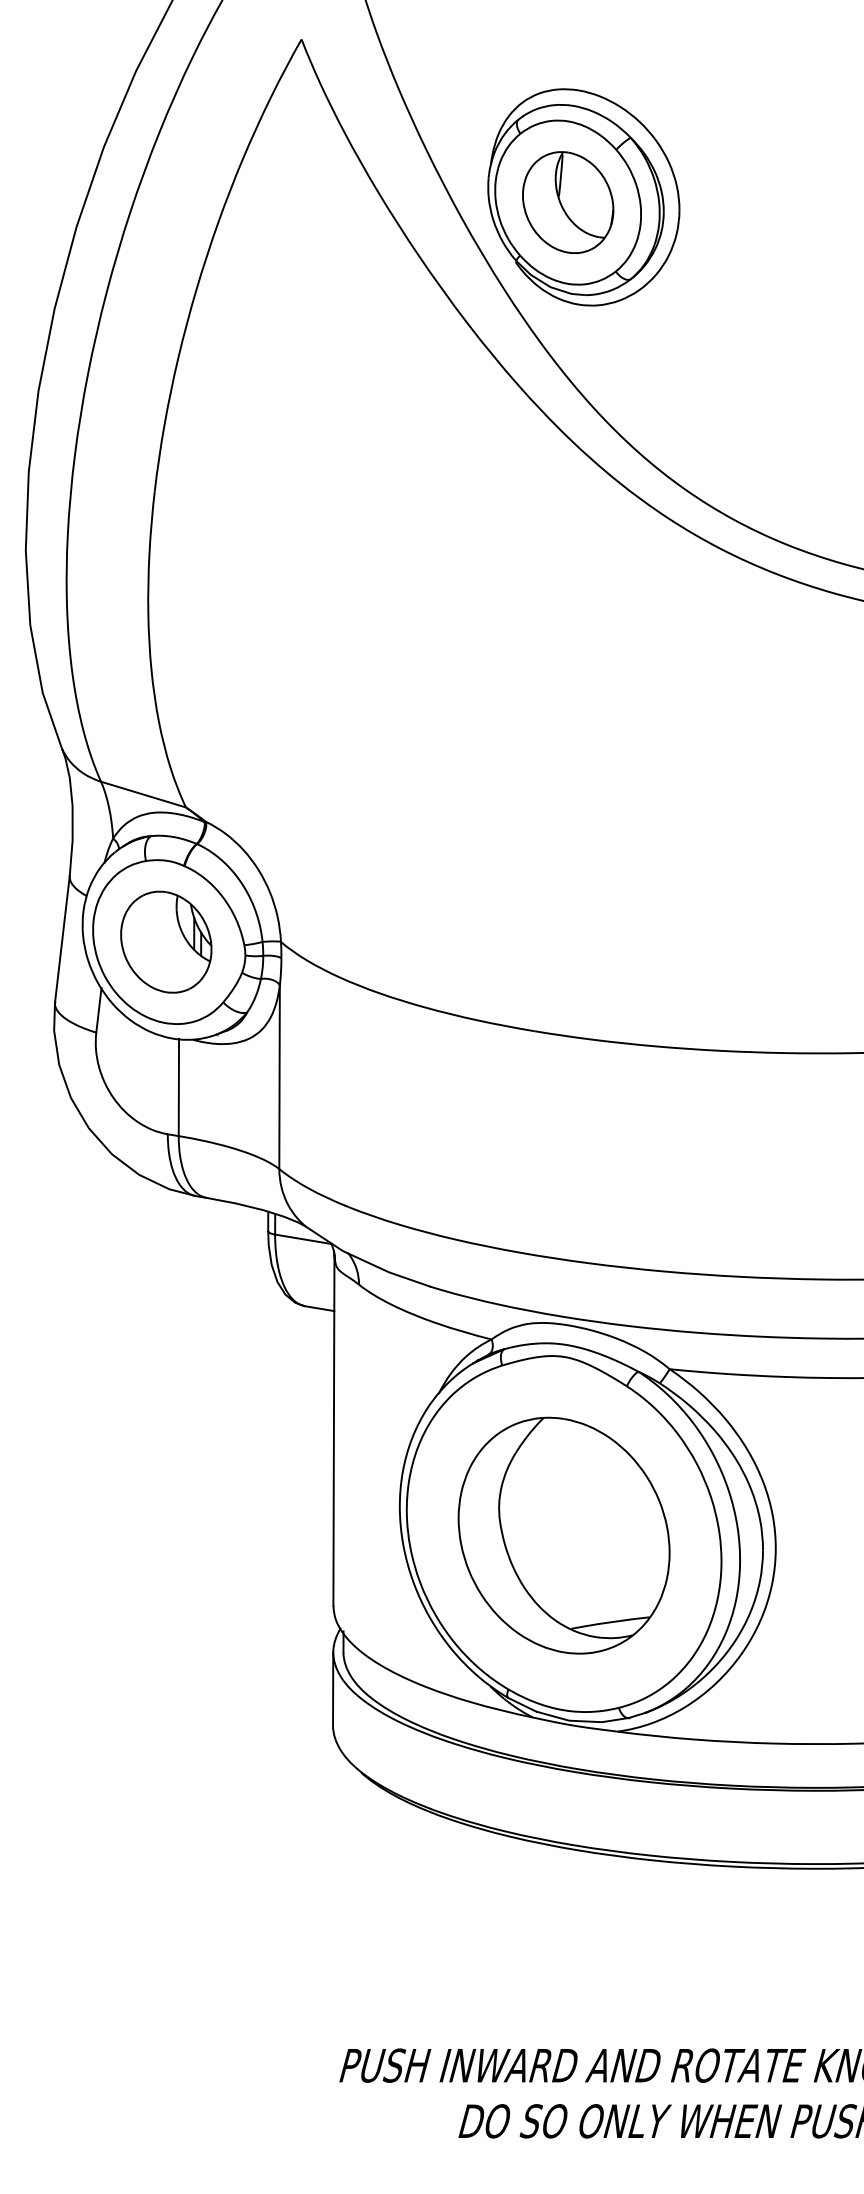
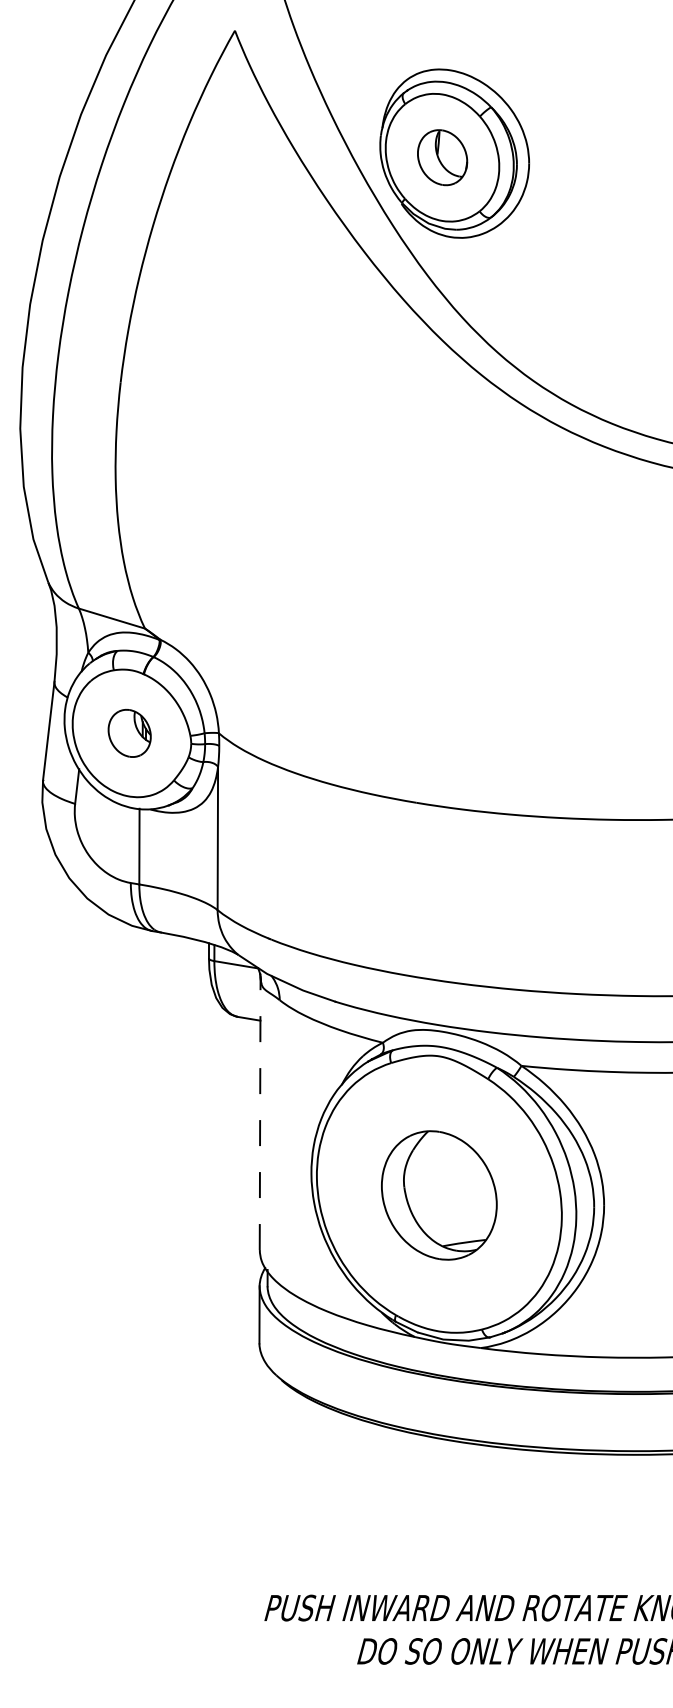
part: (568, 202) -> (442, 157), size x0.7
part: (166, 941) -> (129, 732), size x0.6
line: (333, 1430) -> (259, 1113), solid -> dashed
part: (563, 1535) -> (438, 1195), size x0.7

